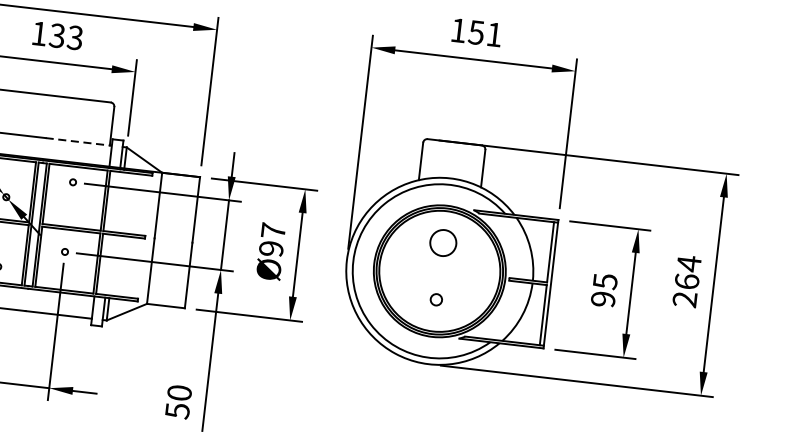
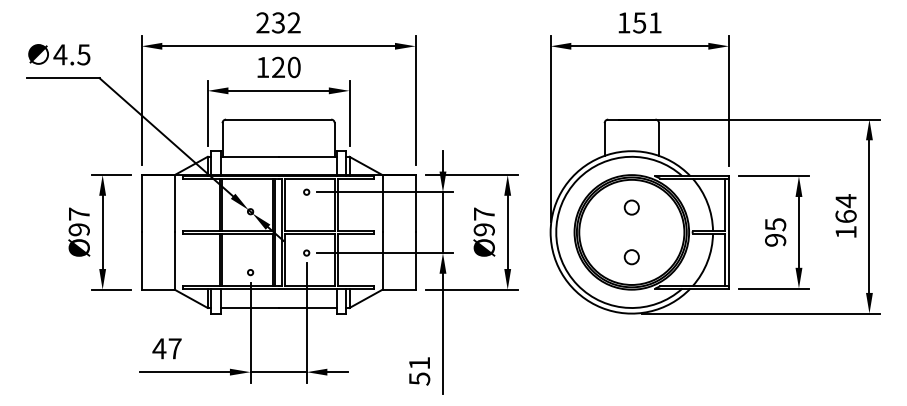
text: (65, 36) -> (285, 67), 133 -> 120
line: (78, 141) -> (307, 156), dashed -> solid
circle: (442, 242) -> (631, 207), size x0.62
text: (684, 298) -> (845, 231), 264 -> 164
circle: (436, 300) -> (631, 257), size x1.43
text: (179, 392) -> (419, 362), 50 -> 51

